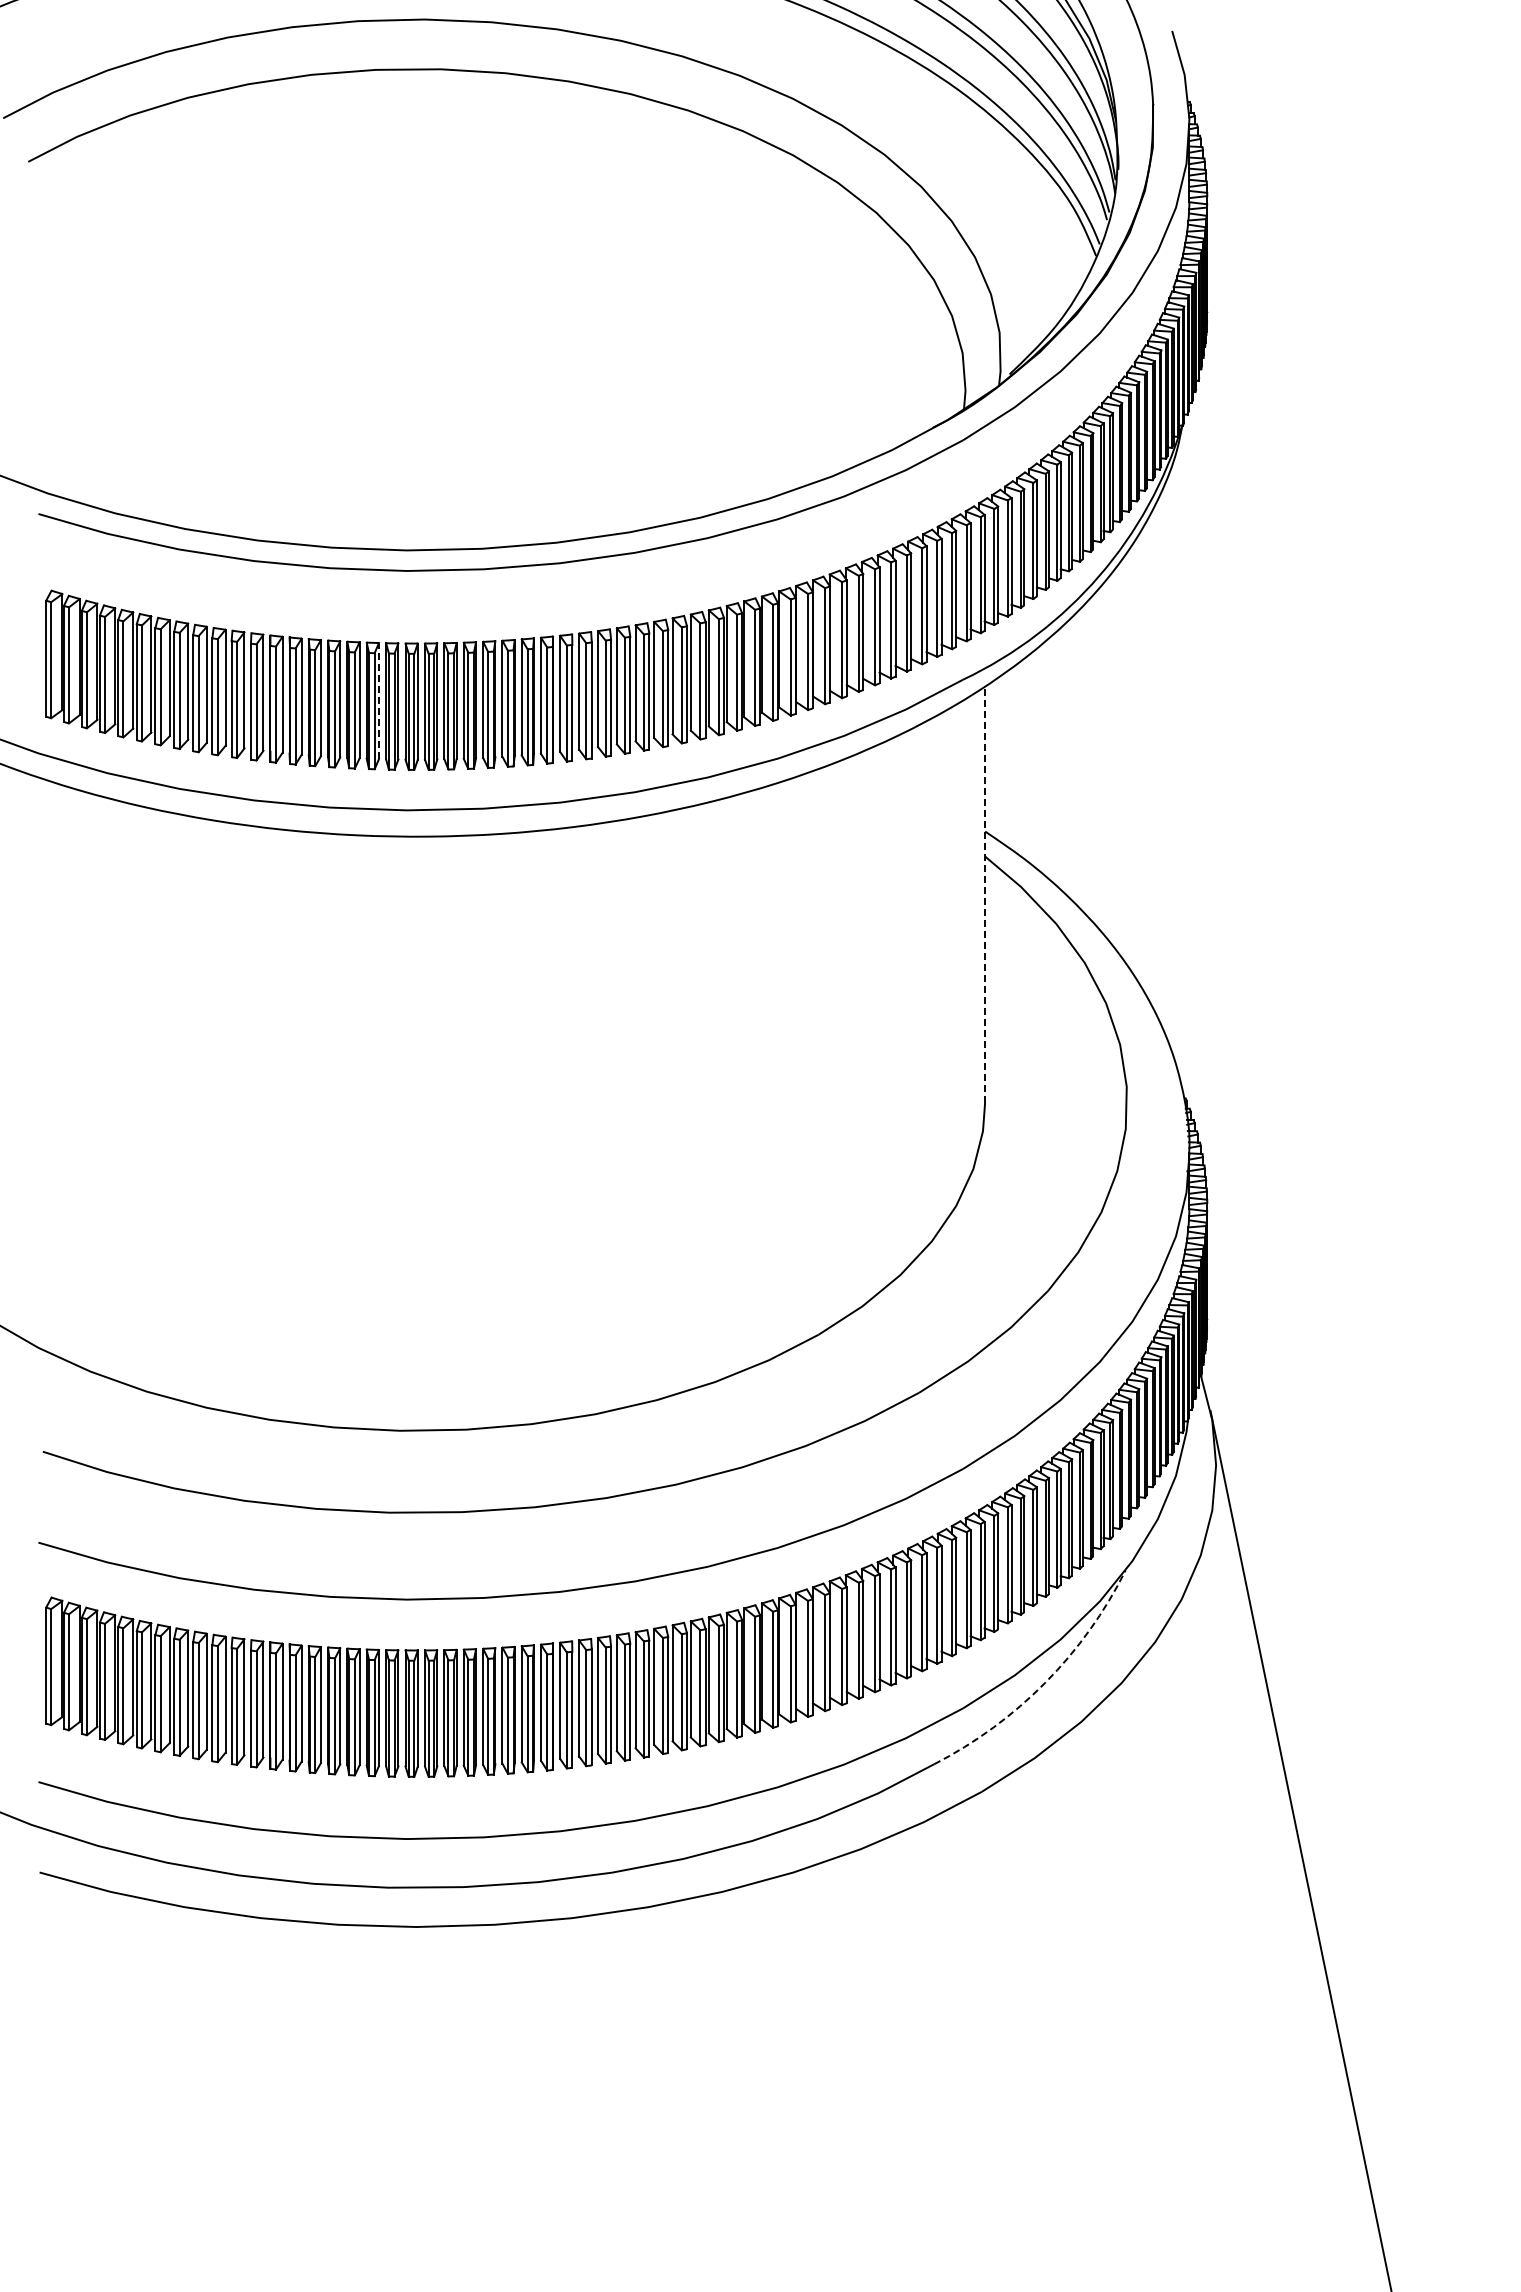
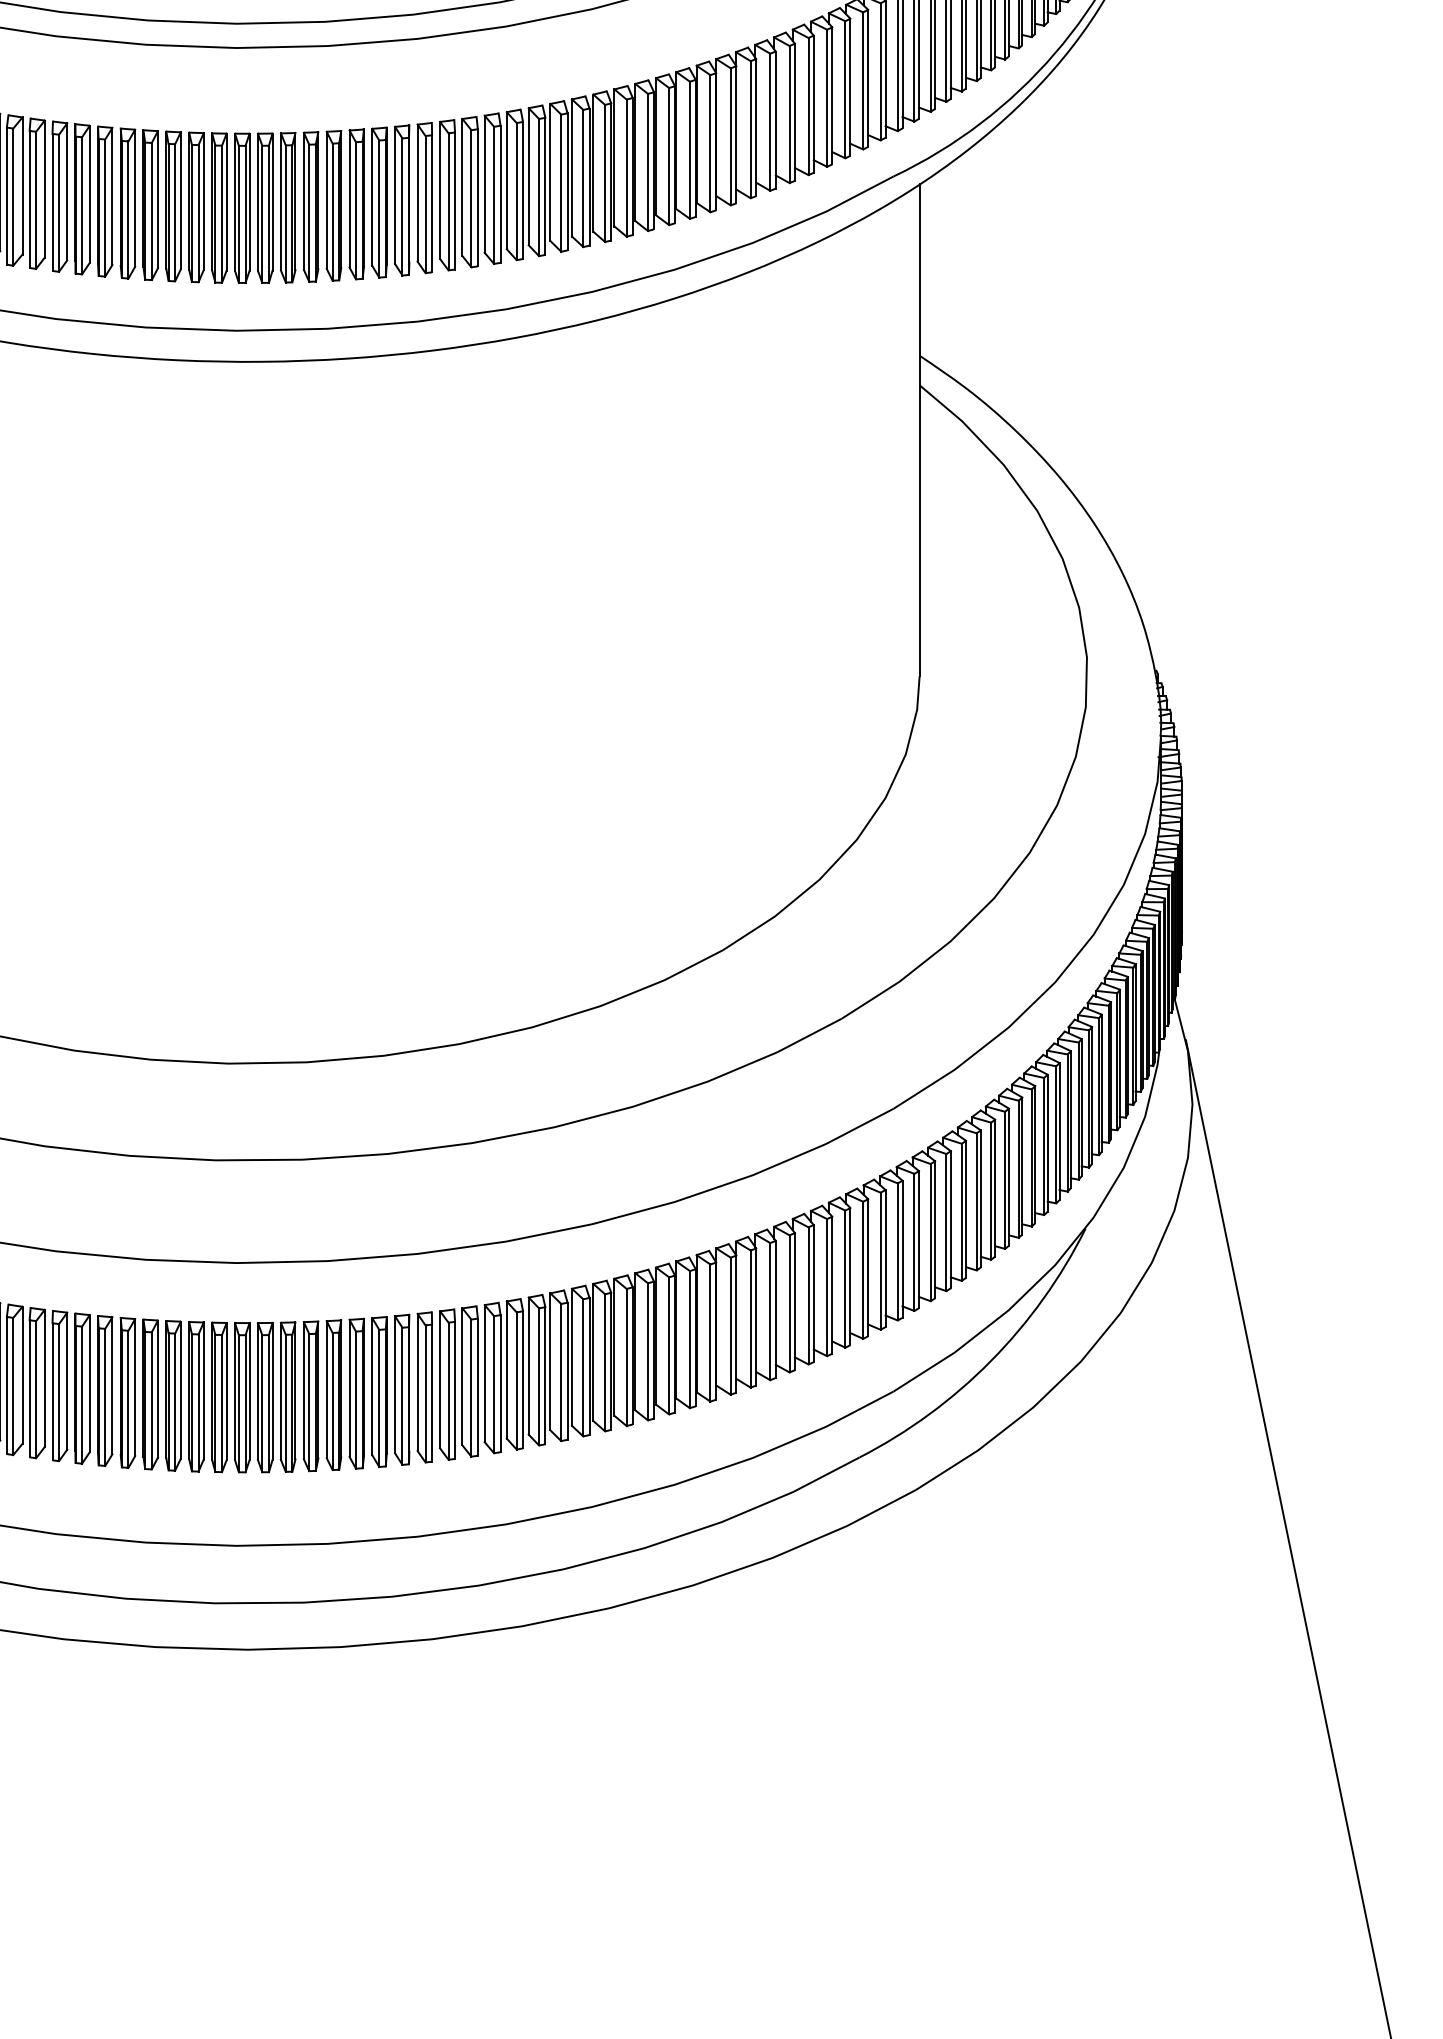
line: (379, 700) -> (204, 200), dashed -> solid
line: (985, 893) -> (920, 428), dashed -> solid
arc: (1045, 1682) -> (990, 1360), dashed -> solid

